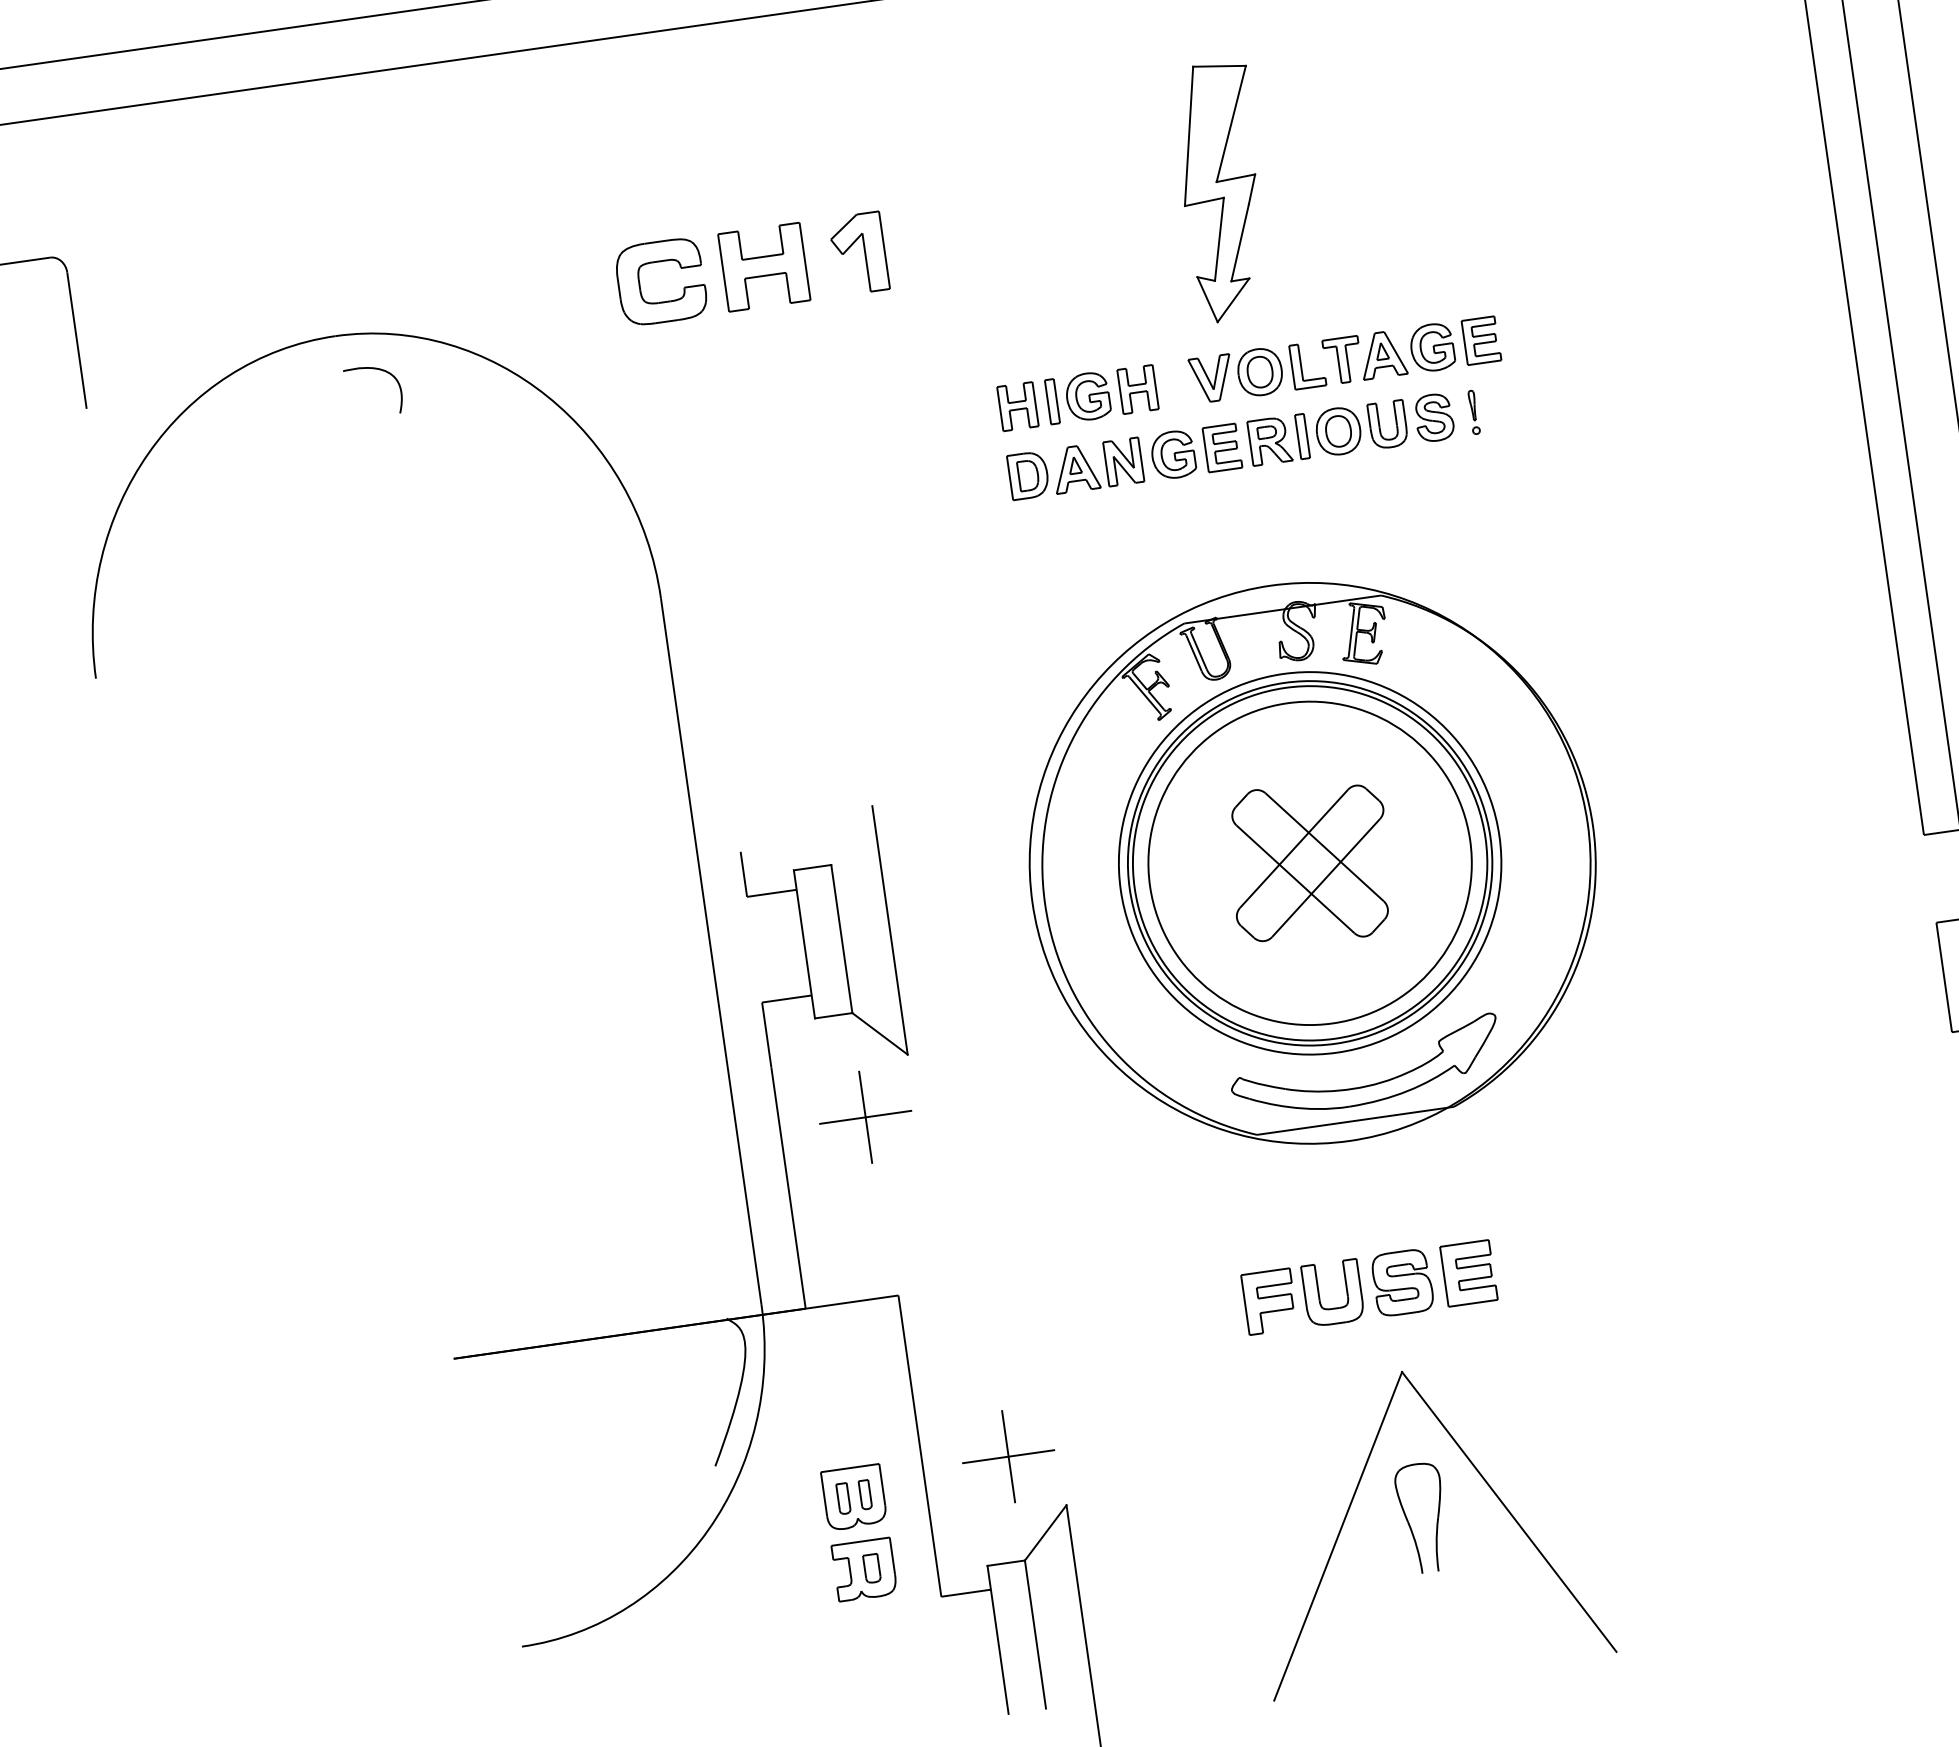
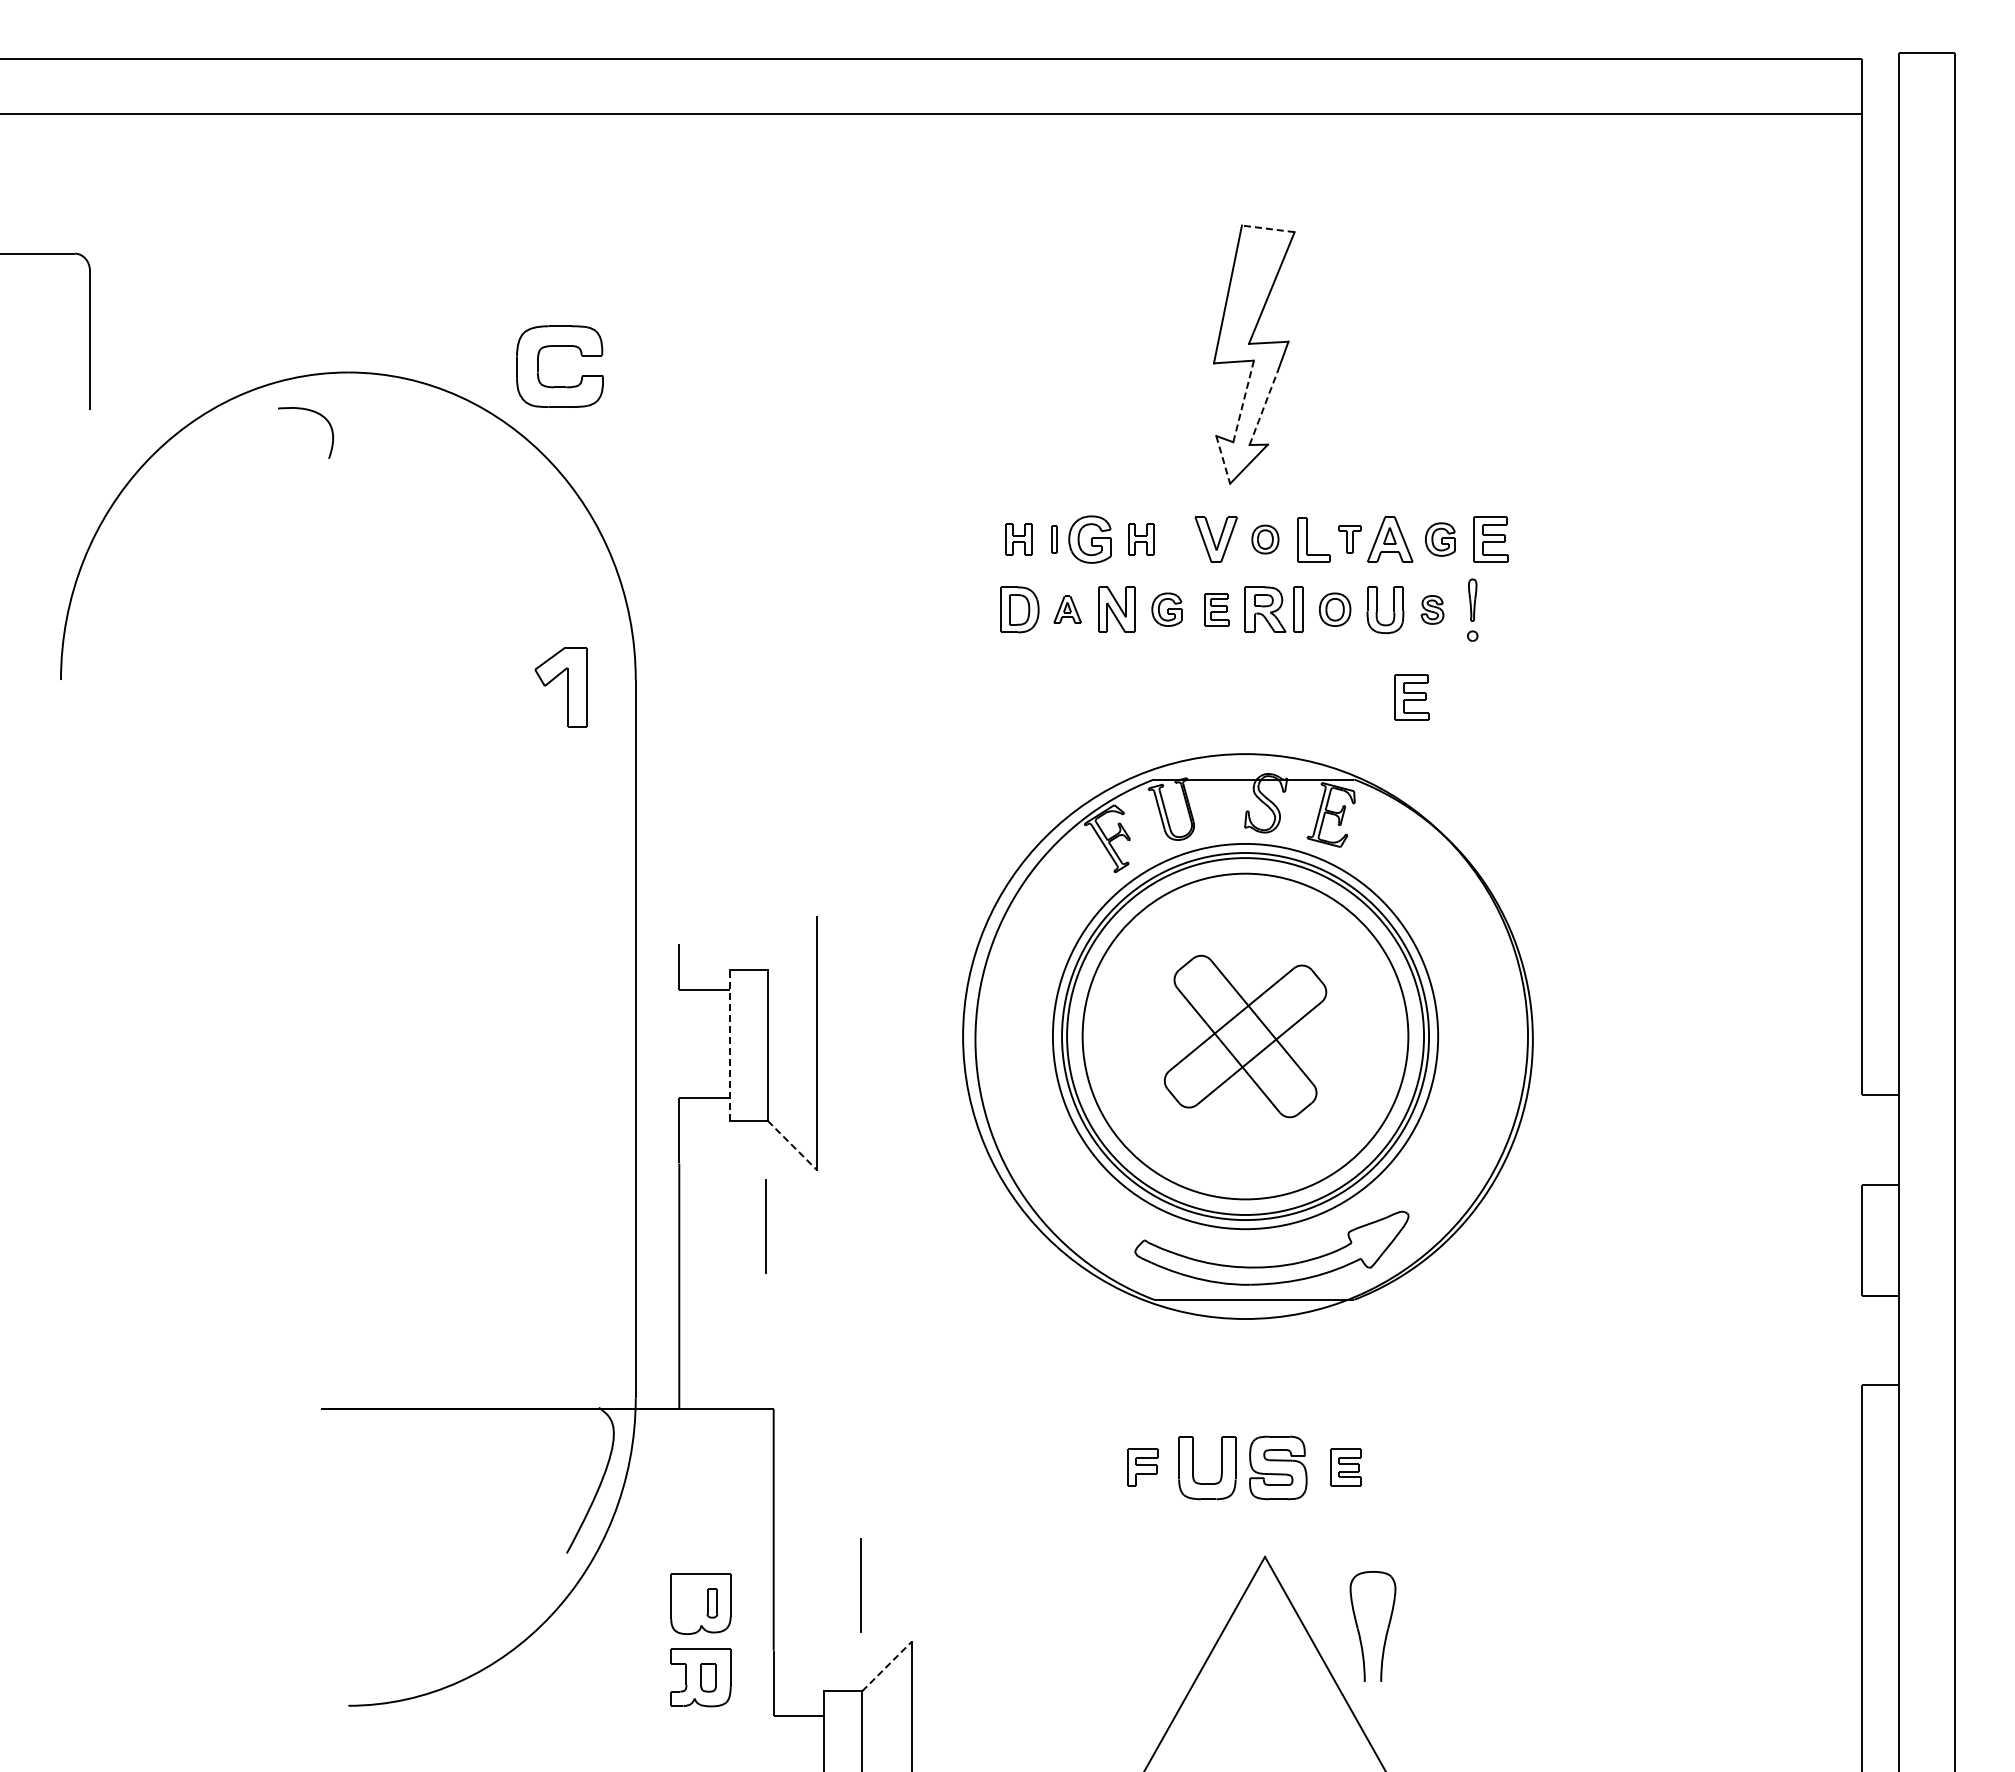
line: (1219, 65) -> (1268, 228), solid -> dashed
line: (1219, 239) -> (1243, 401), solid -> dashed
line: (1239, 242) -> (1263, 407), solid -> dashed
part: (865, 252) -> (567, 687), moved
part: (657, 262) -> (559, 346), moved
part: (763, 267) -> (785, 364), removed
line: (1207, 299) -> (1223, 459), solid -> dashed
part: (1432, 347) -> (1440, 539), size x0.7
part: (1342, 360) -> (1349, 539), size x0.6
curve: (380, 370) -> (315, 413), moved
part: (1260, 372) -> (1265, 539), size x0.6
part: (1137, 389) -> (1140, 539), size x0.7
part: (1052, 401) -> (1054, 539), size x0.6
part: (1017, 406) -> (1018, 539), size x0.7
part: (1473, 411) -> (1472, 609), size x1.4
part: (1434, 417) -> (1432, 609), size x0.6
part: (1337, 431) -> (1334, 609), size x0.7
part: (1221, 447) -> (1216, 609), size x0.7
part: (1172, 454) -> (1166, 609), size x0.7
part: (1075, 468) -> (1067, 609), size x0.6
part: (1425, 506) -> (1411, 697), added
line: (804, 944) -> (729, 1045), solid -> dashed
line: (880, 1033) -> (792, 1145), solid -> dashed
line: (864, 1117) -> (765, 1226), removed
part: (1468, 1272) -> (1345, 1467), size x0.6
part: (1269, 1301) -> (1142, 1467), size x0.6
line: (1008, 1456) -> (860, 1585), removed
part: (844, 1499) -> (690, 1604), removed
part: (1410, 1523) -> (1359, 1630), moved
line: (1045, 1532) -> (886, 1666), solid -> dashed

